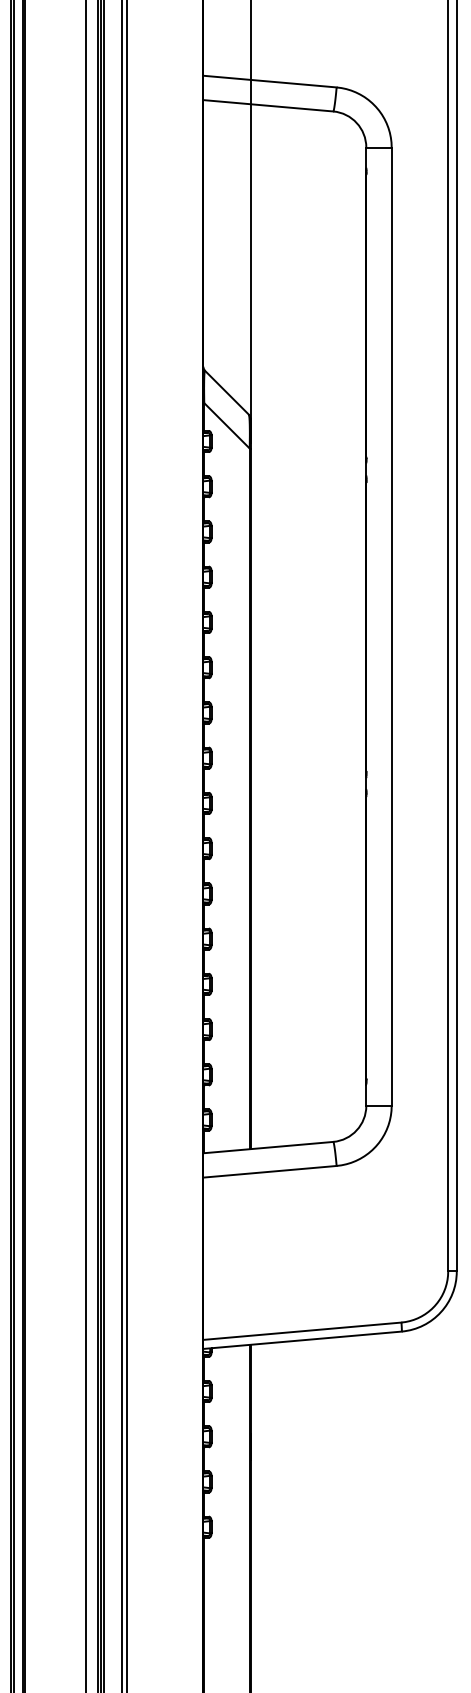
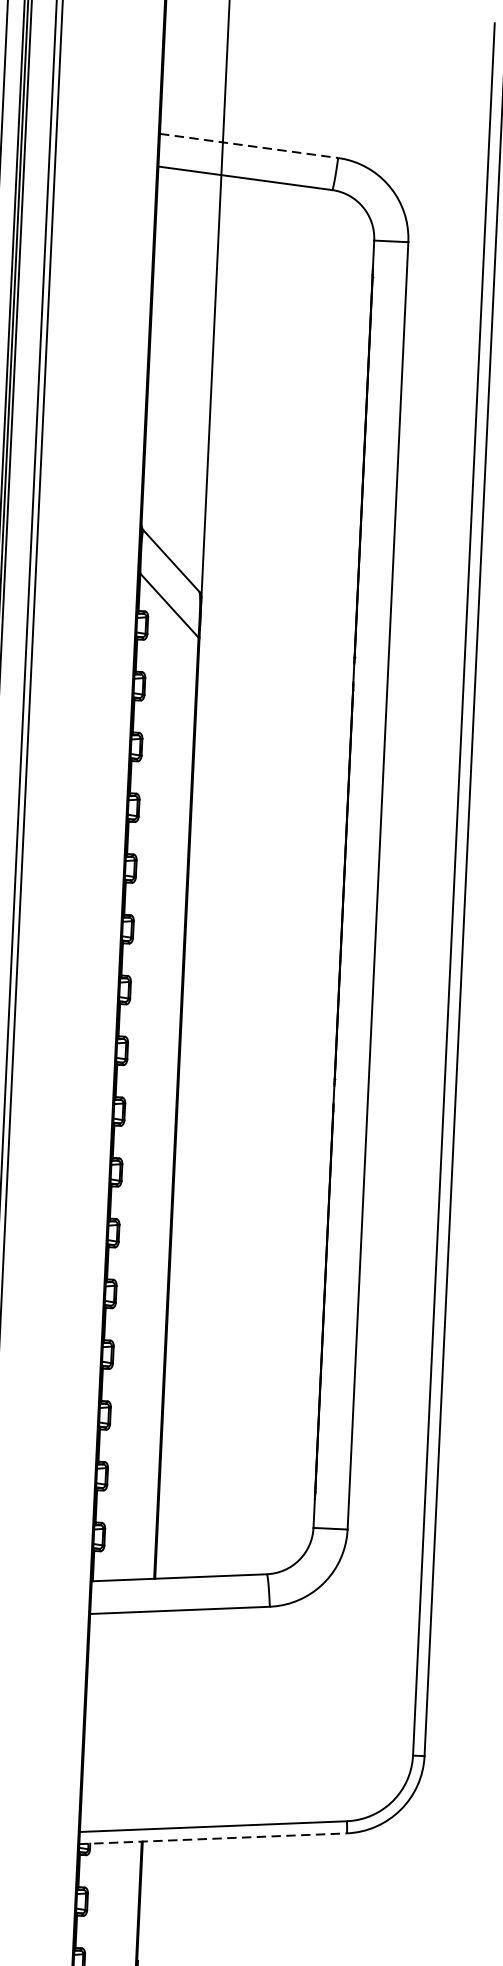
line: (270, 81) -> (249, 145), solid -> dashed
line: (302, 1340) -> (212, 1839), solid -> dashed

